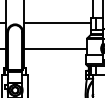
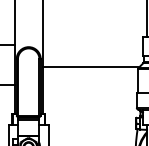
line: (57, 22) -> (92, 44), removed
line: (55, 49) -> (89, 67), moved

